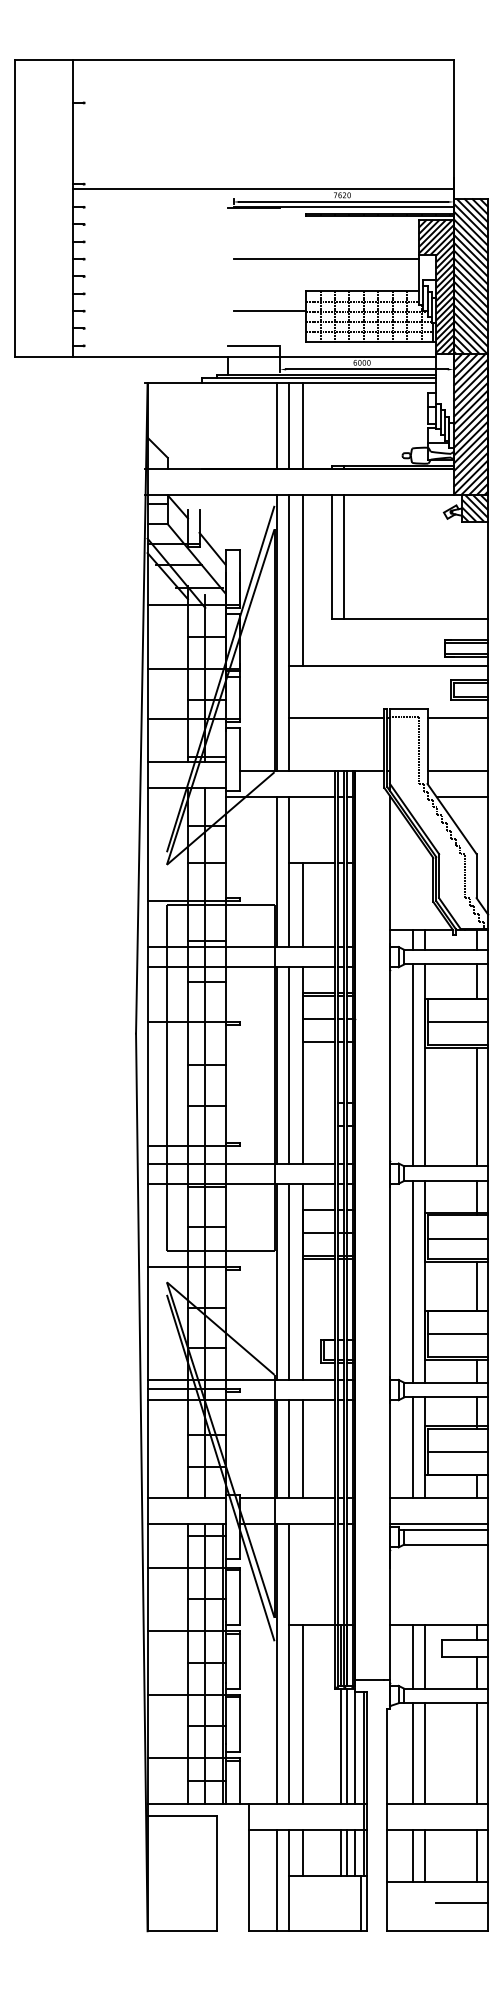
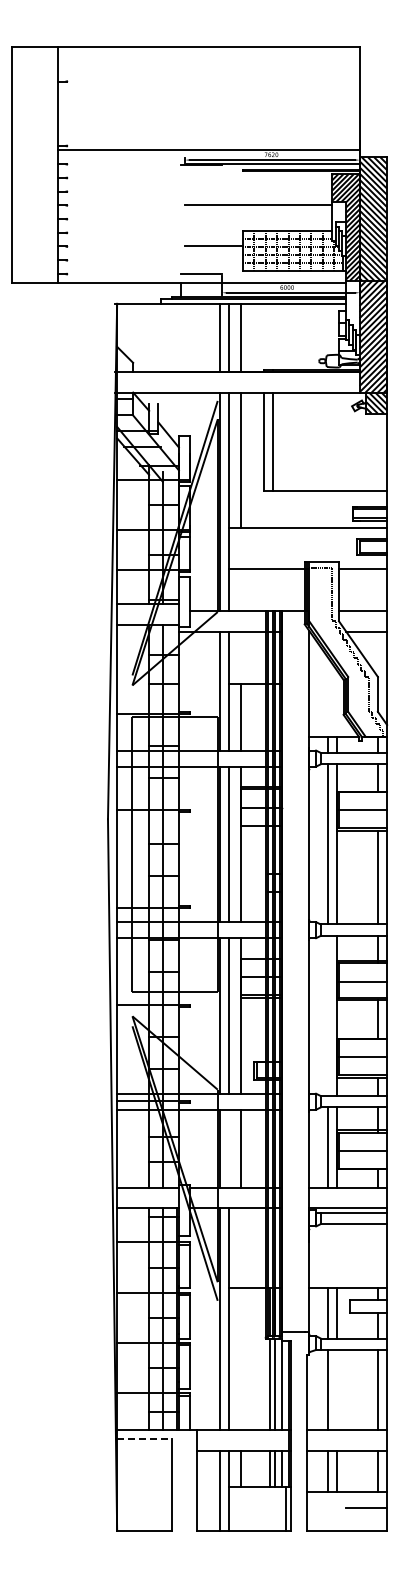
line: (412, 1281) -> (327, 1015), removed
line: (289, 1449) -> (229, 1148), removed
line: (303, 1715) -> (240, 1359), removed
line: (424, 1753) -> (336, 1389), removed
line: (183, 1816) -> (145, 1439), solid -> dashed

